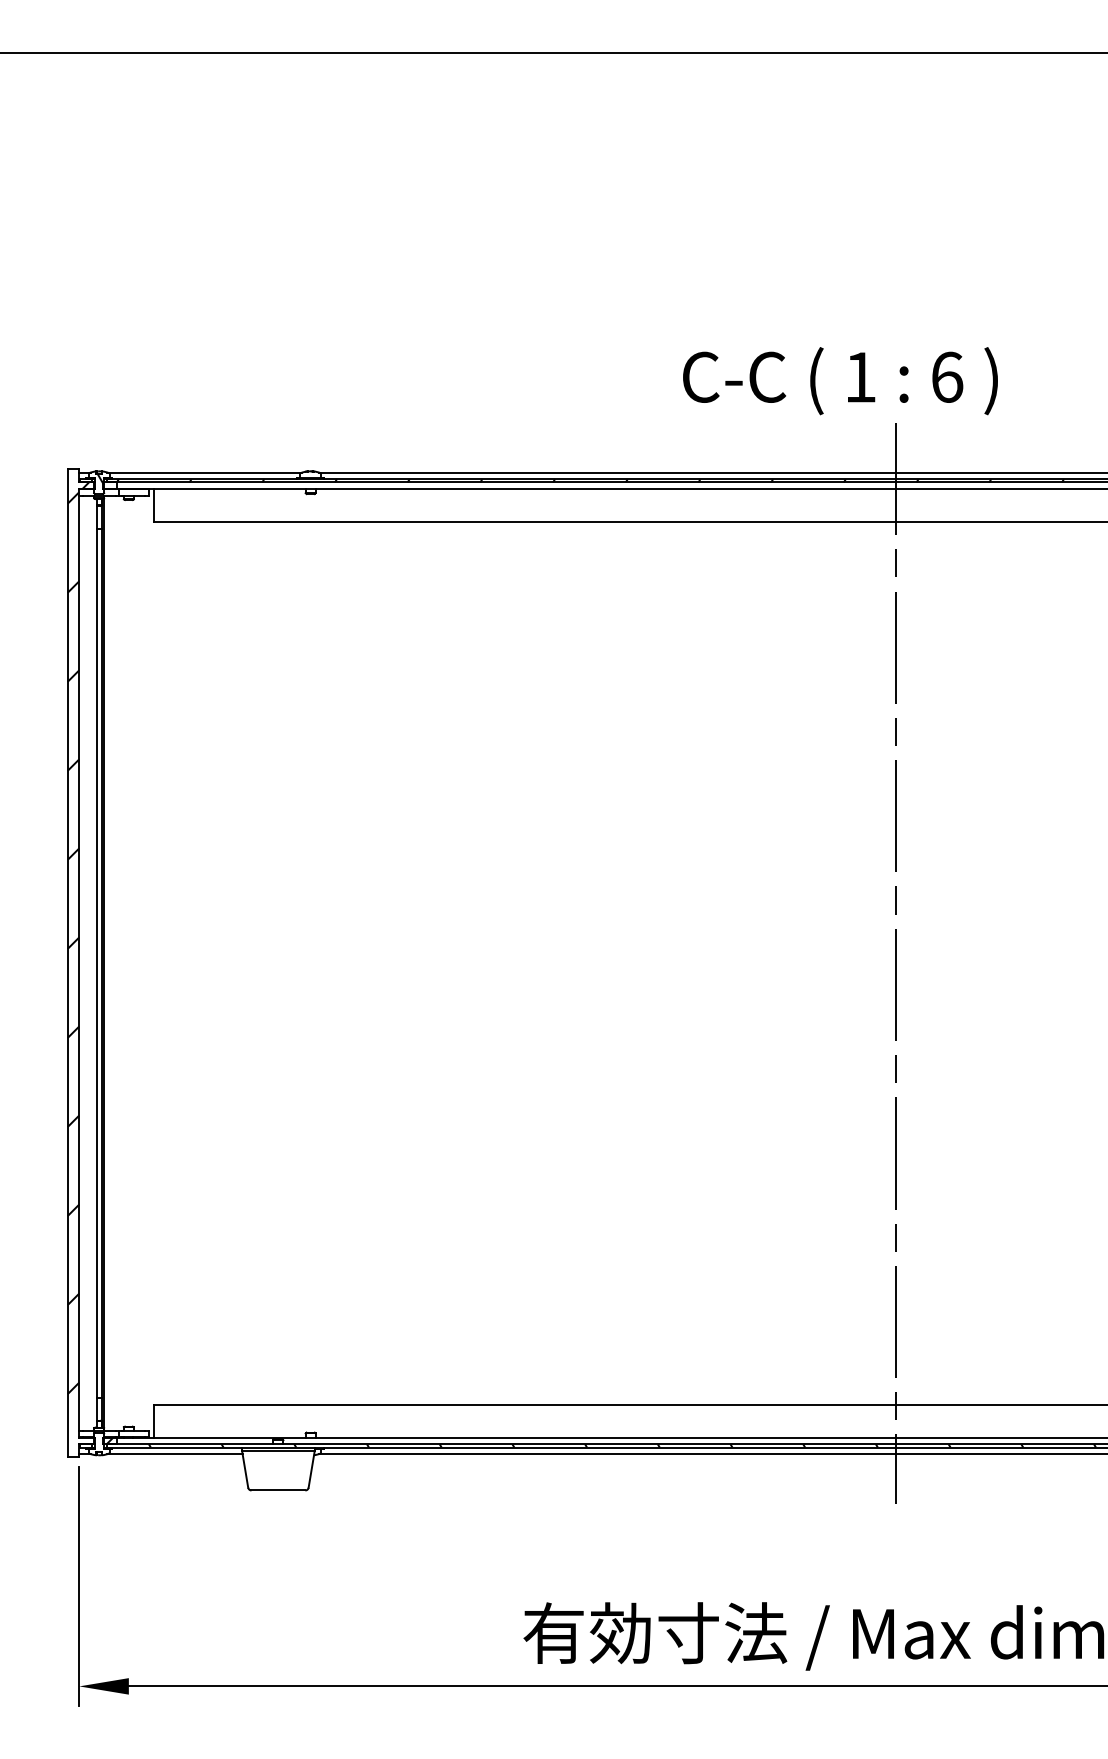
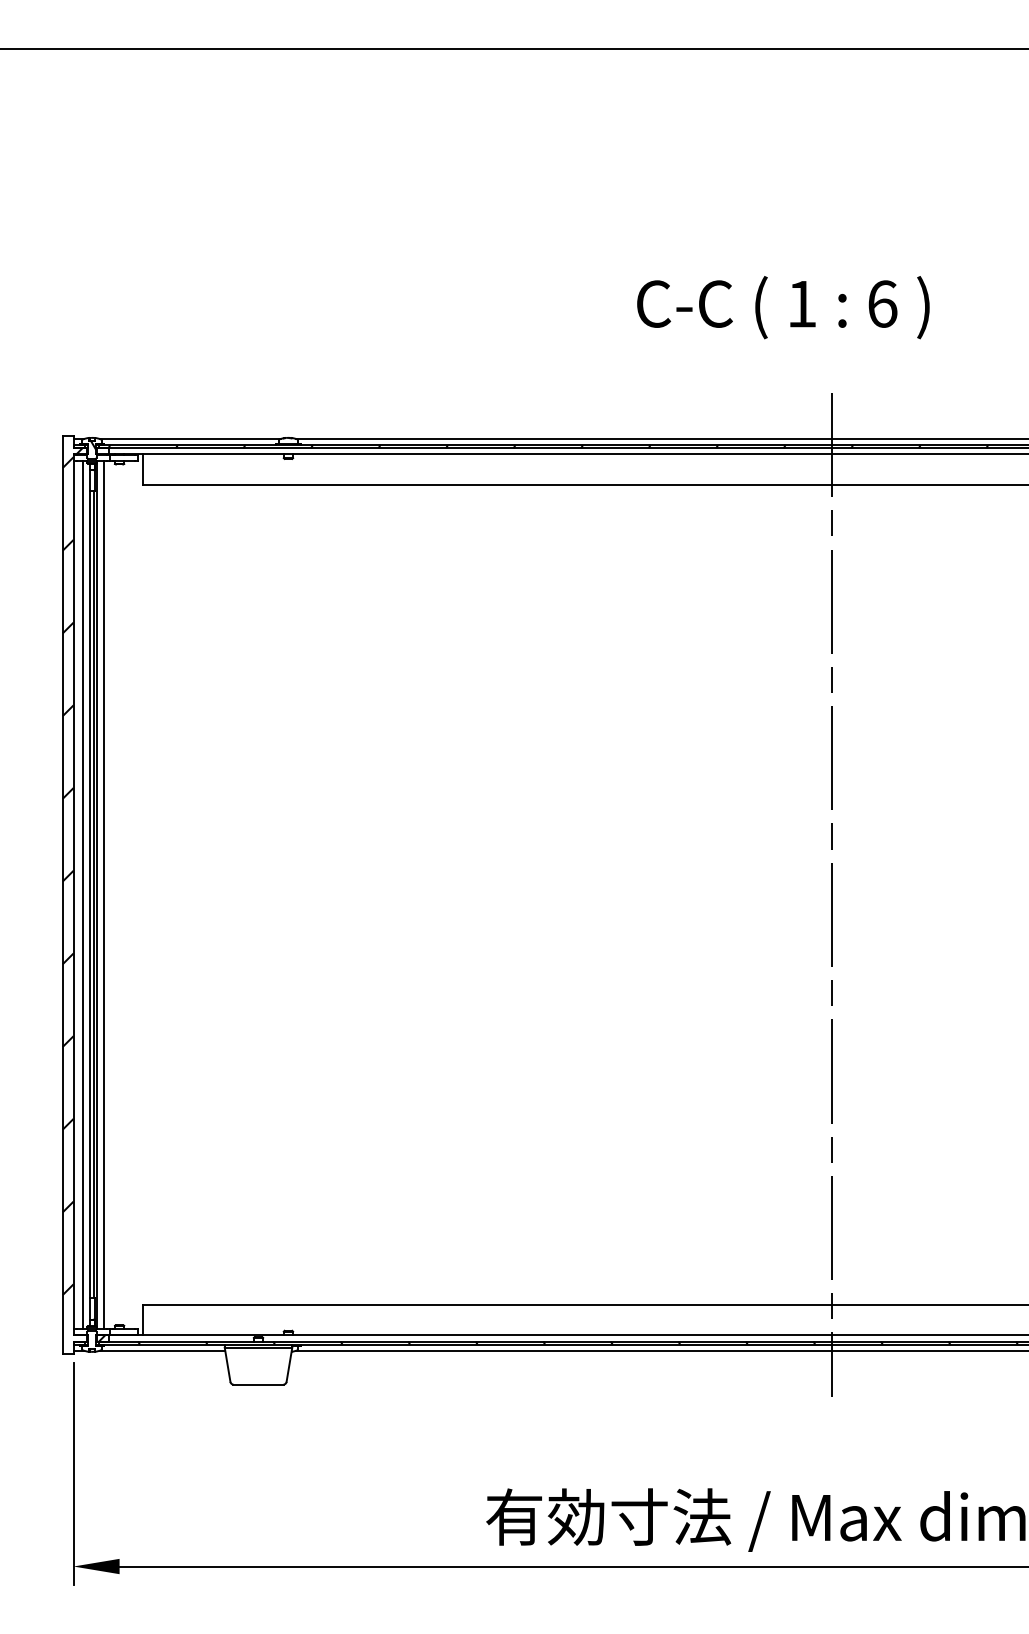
text: (840, 381) -> (783, 307), moved
line: (89, 963) -> (83, 895), added
line: (112, 963) -> (104, 895), added

